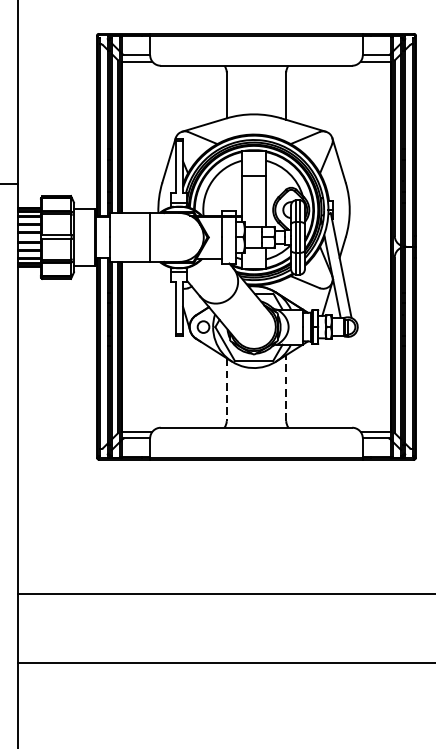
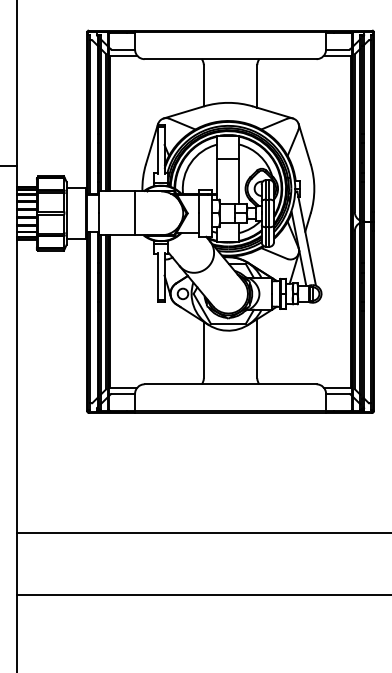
line: (286, 387) -> (257, 348), dashed -> solid
line: (226, 390) -> (203, 350), dashed -> solid

